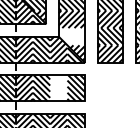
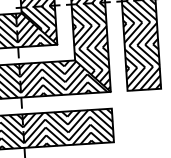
hatch: (71, 36) -> (91, 59), added
hatch: (58, 88) -> (78, 127), added

